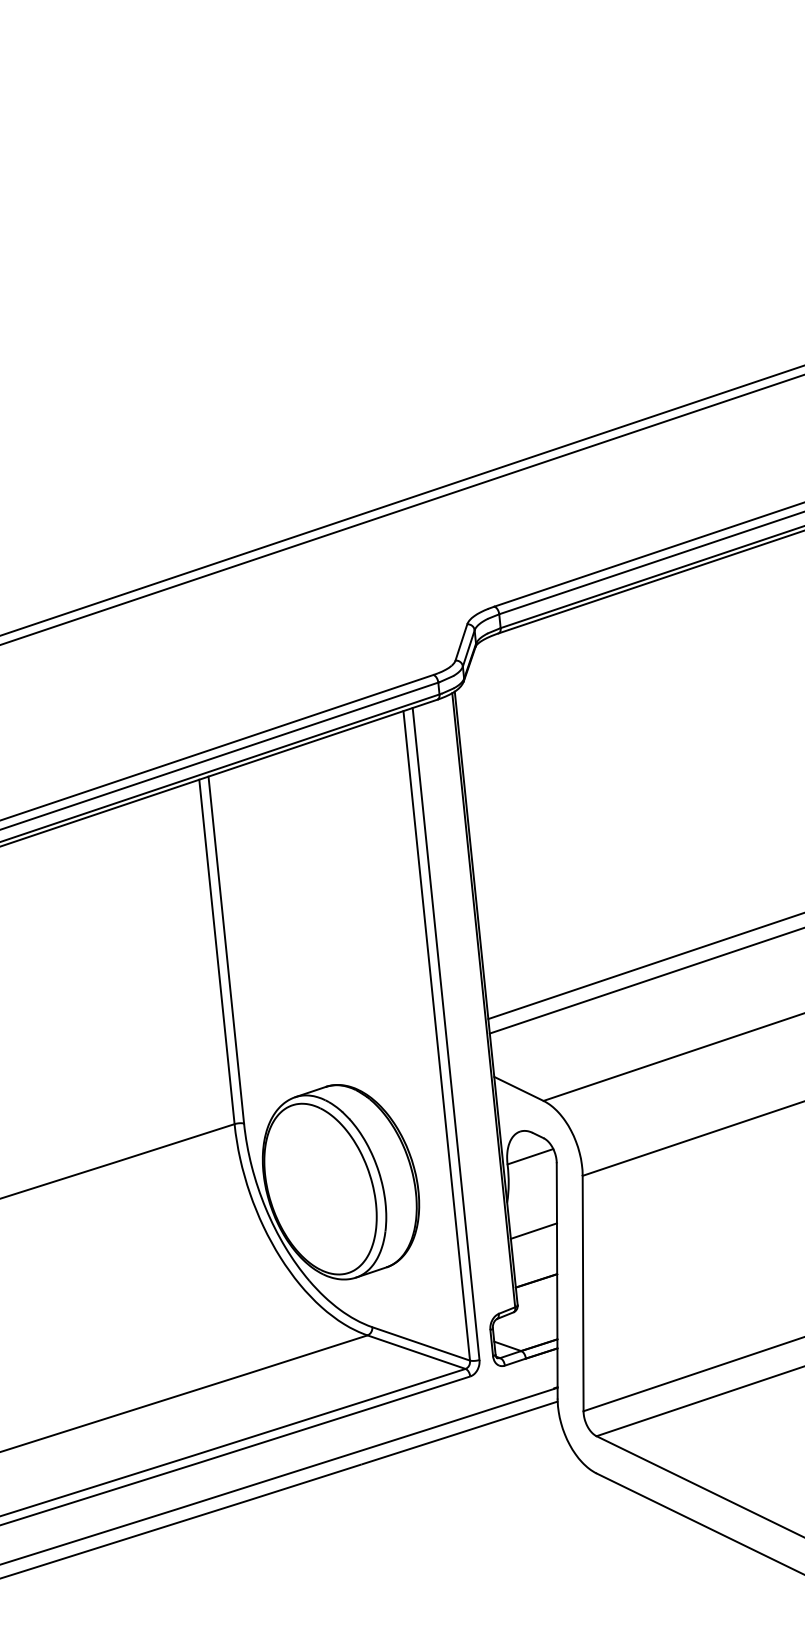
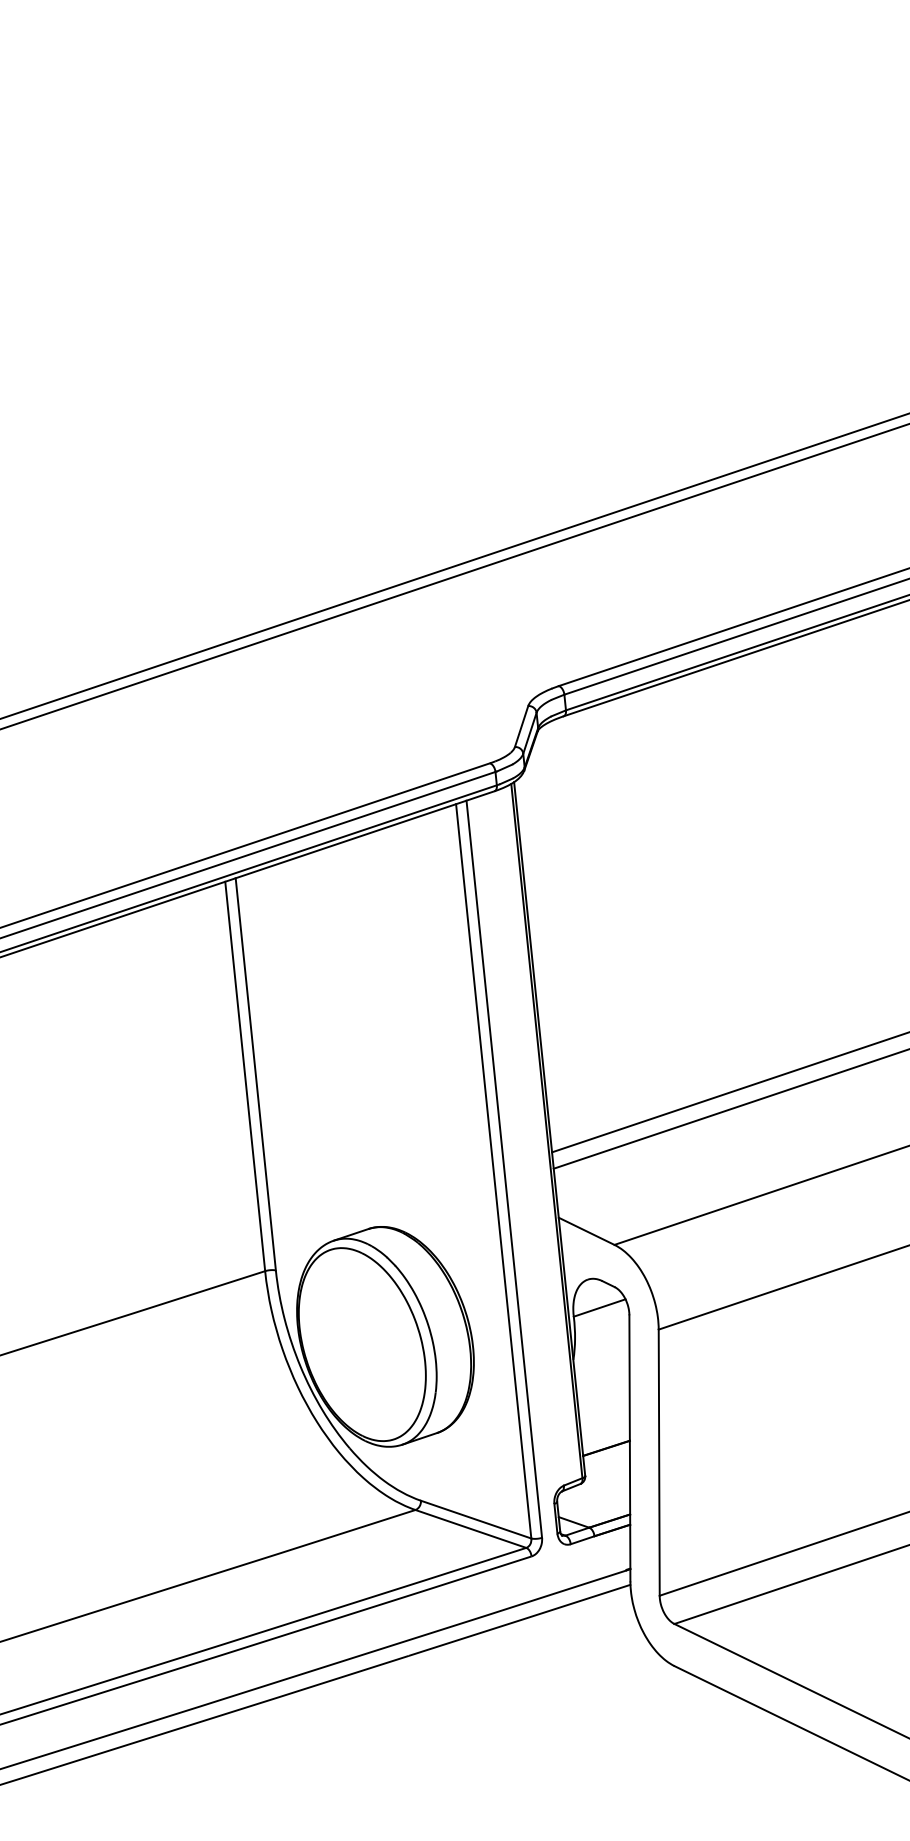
line: (533, 1230) -> (603, 1391), removed

